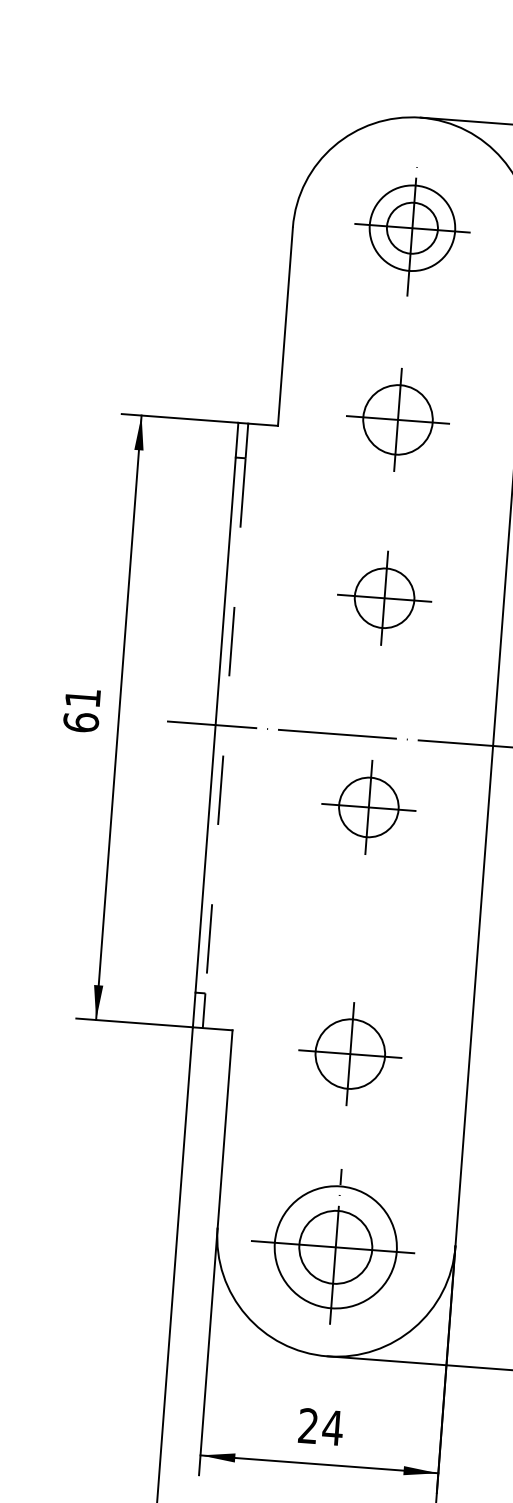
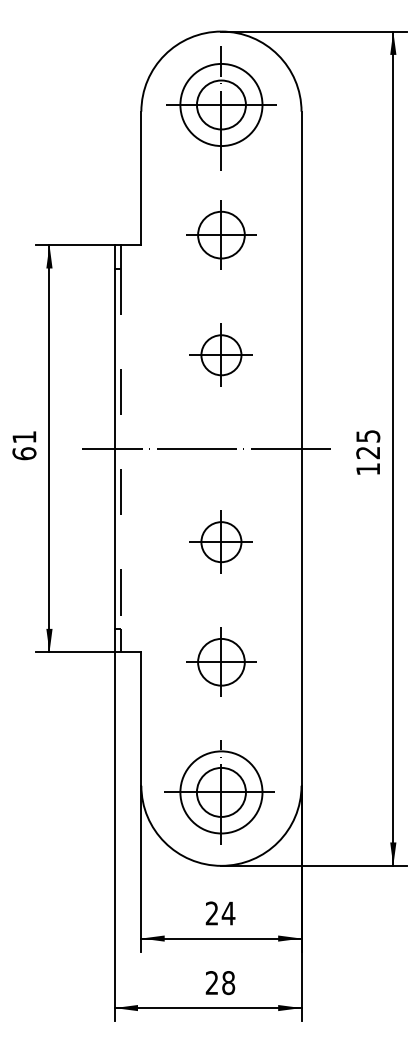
part: (412, 231) -> (221, 108), size x1.43
part: (367, 806) -> (220, 541), moved

